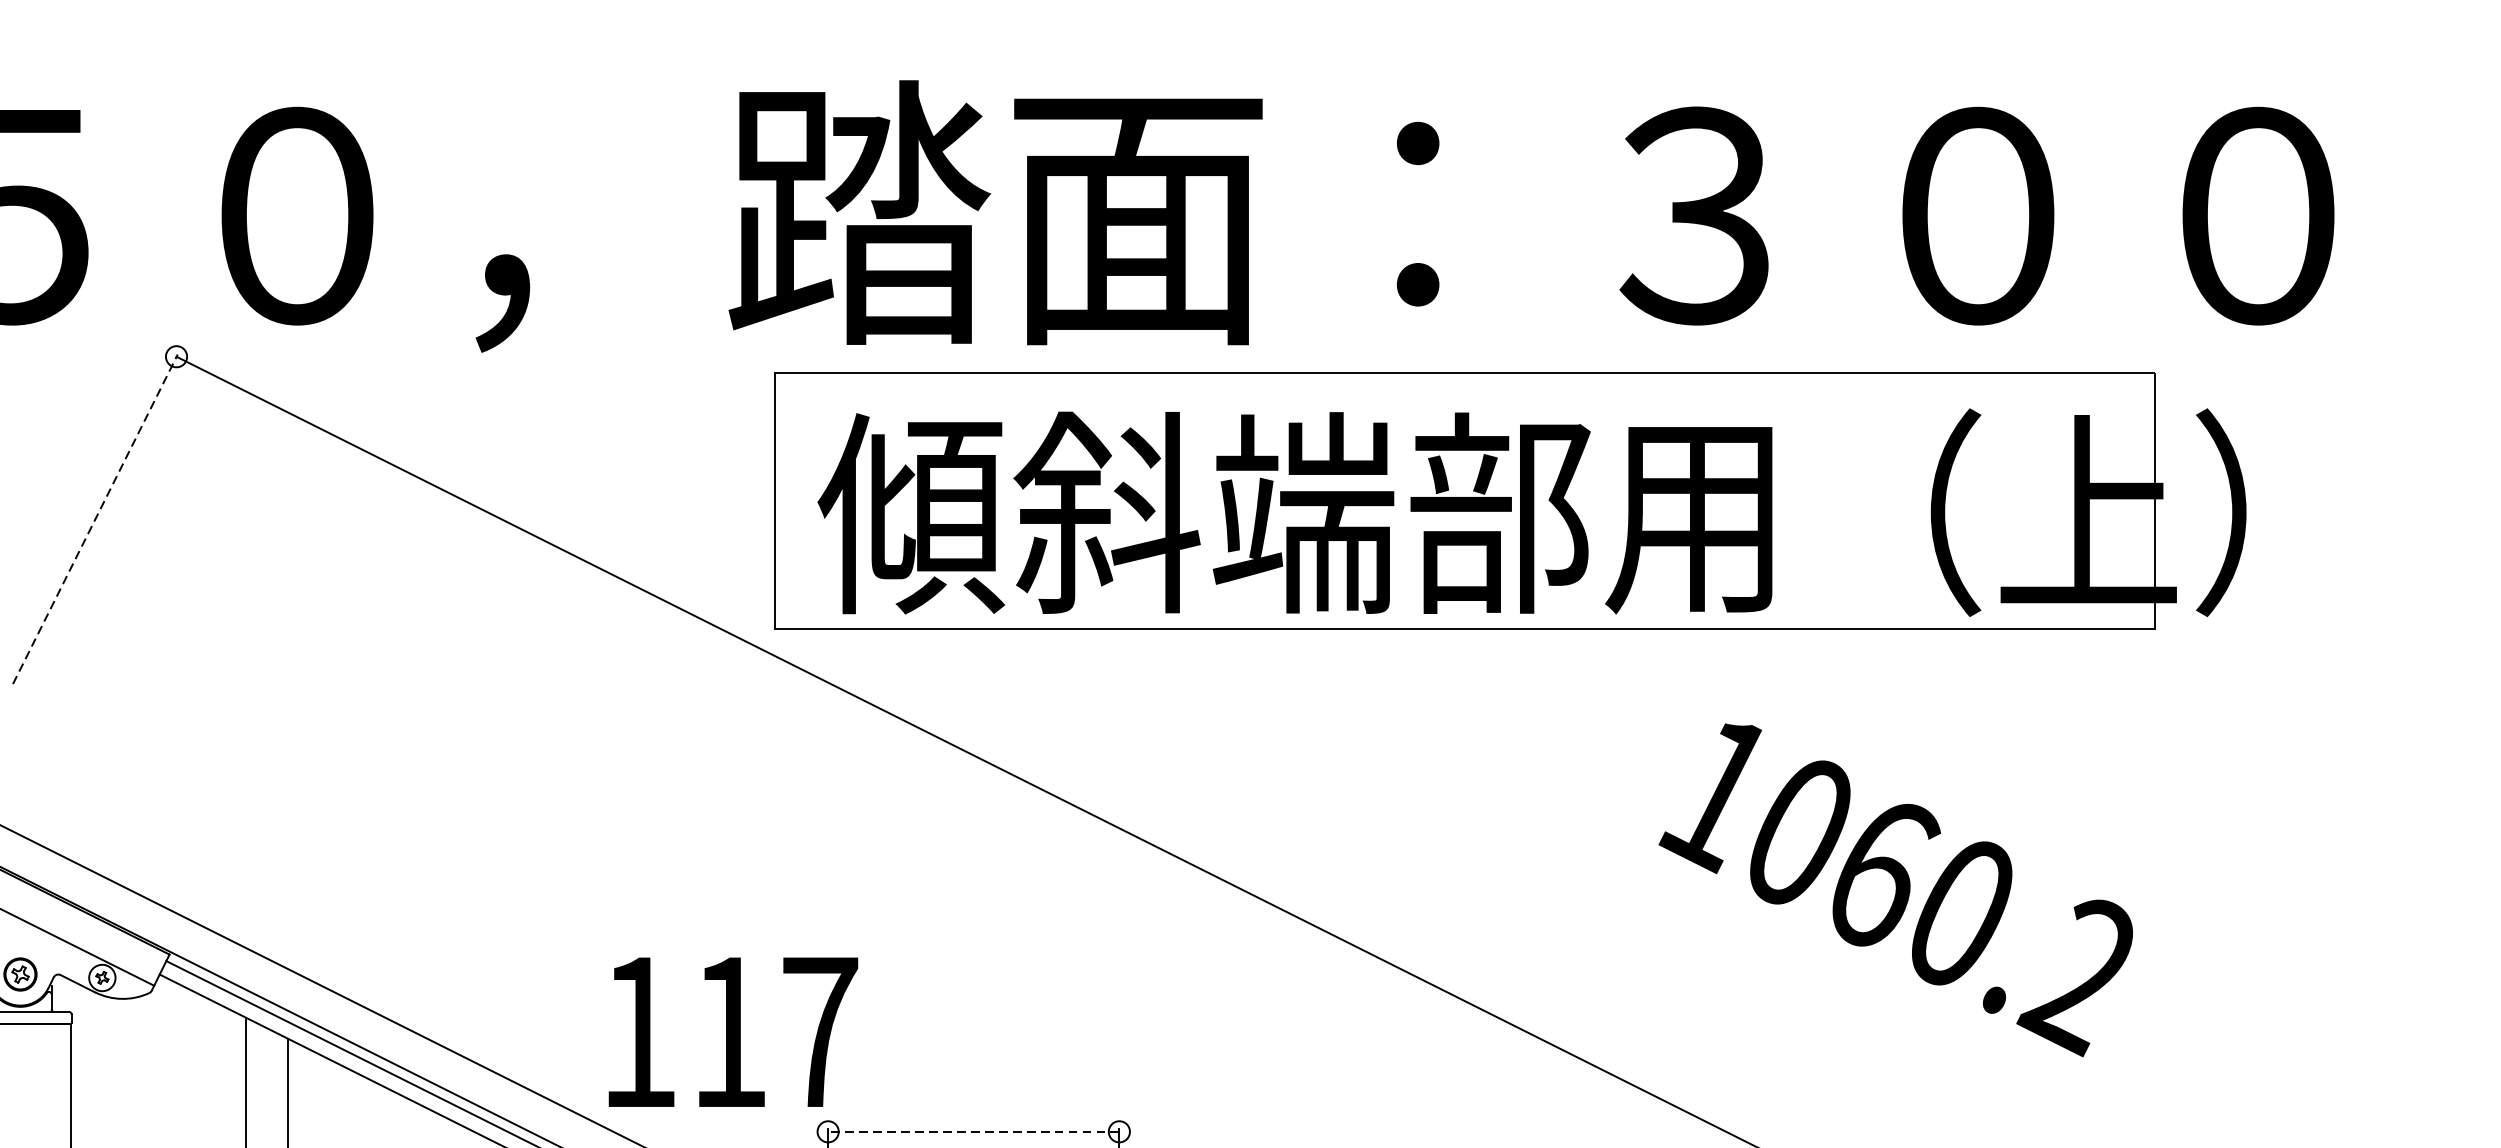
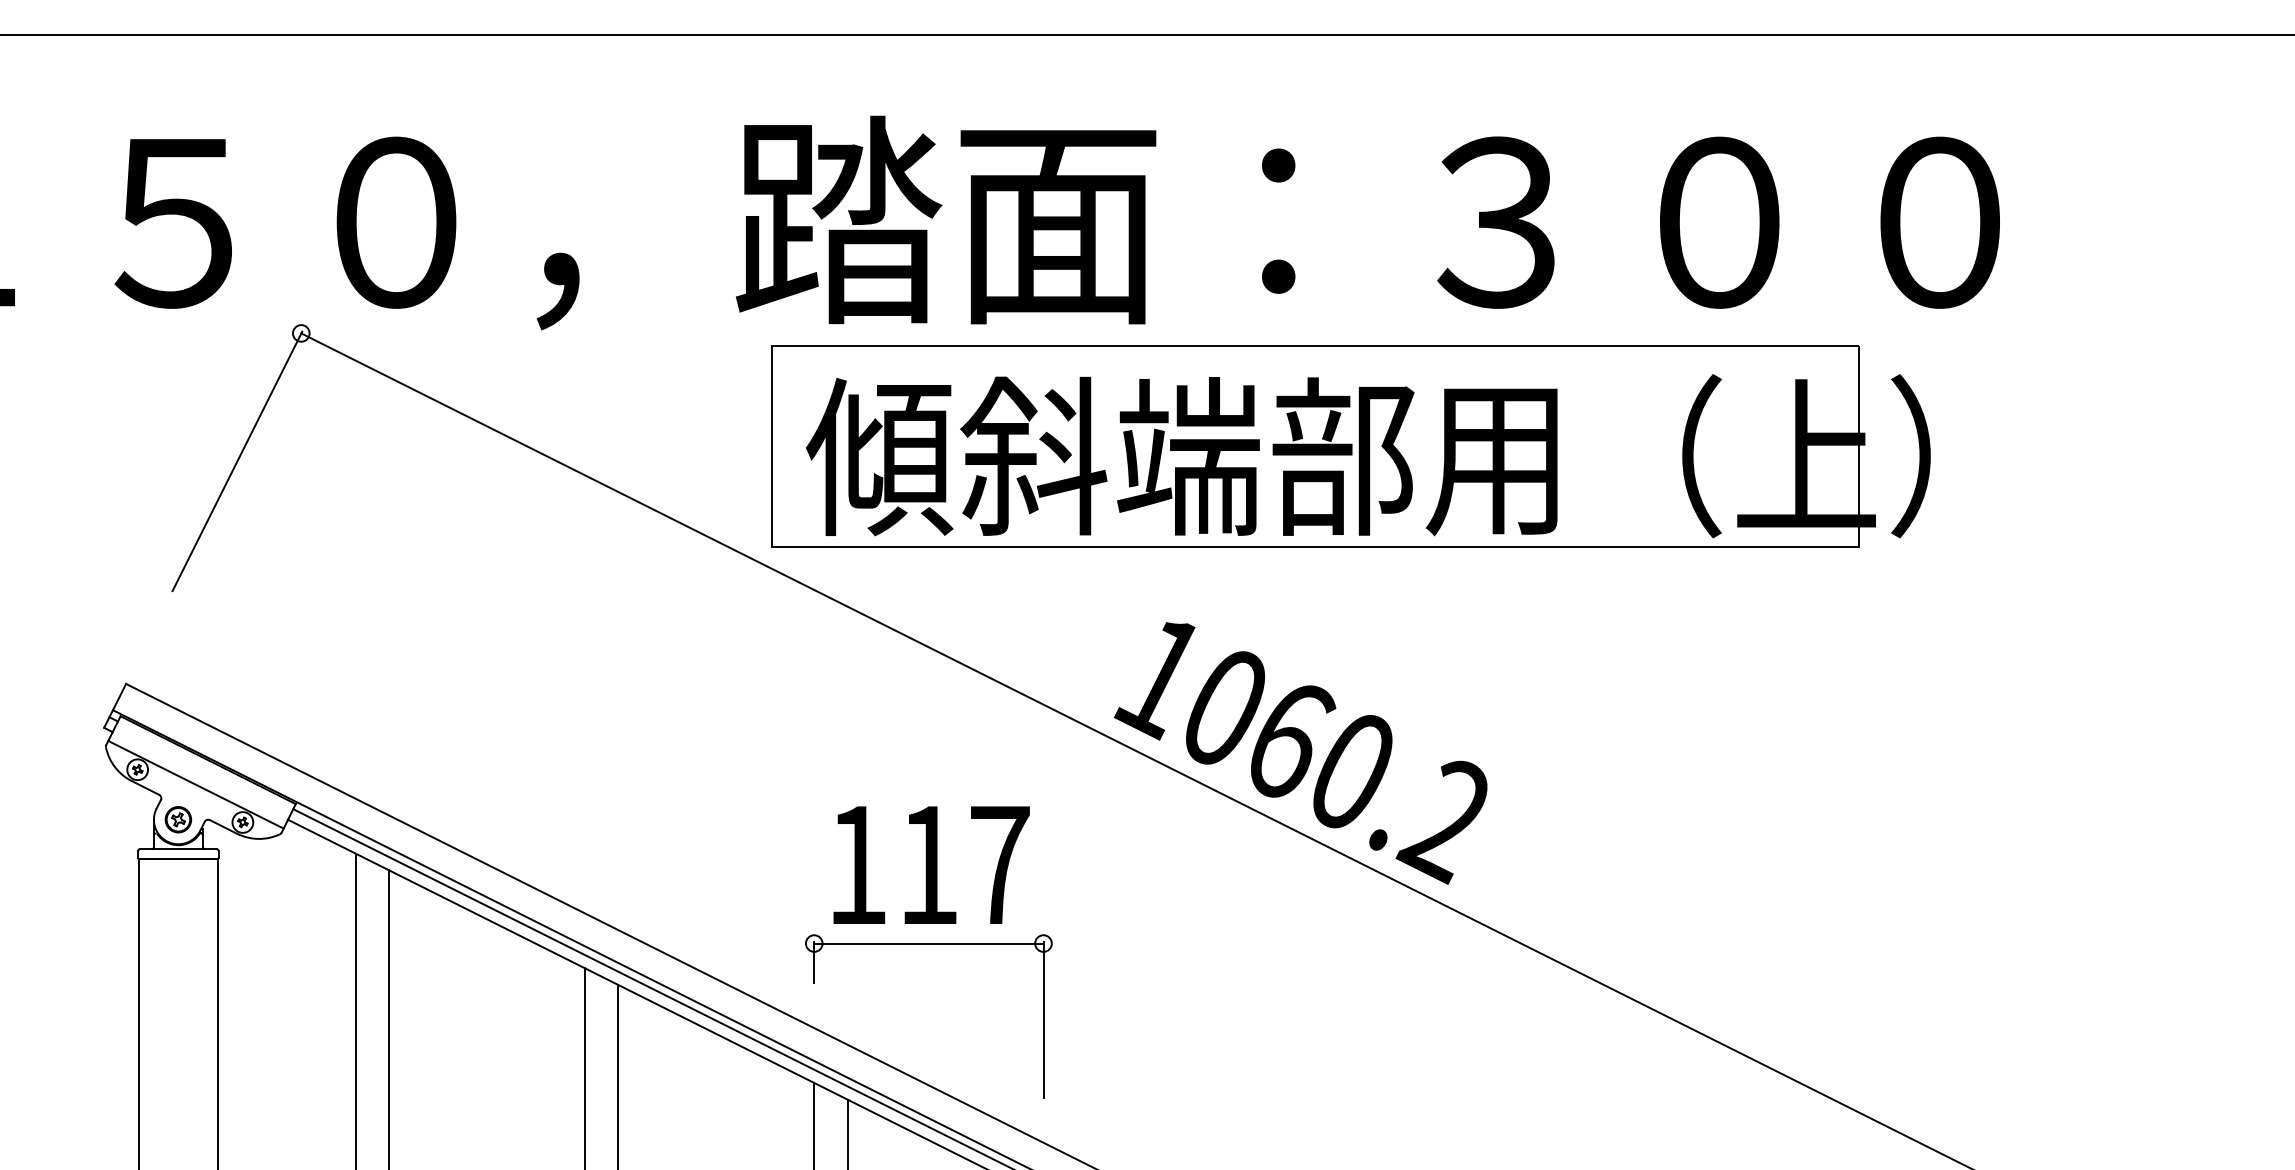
line: (95, 518) -> (237, 460), dashed -> solid
text: (1895, 890) -> (1300, 753), moved
text: (733, 1031) -> (931, 864), moved
line: (973, 1131) -> (928, 943), dashed -> solid

